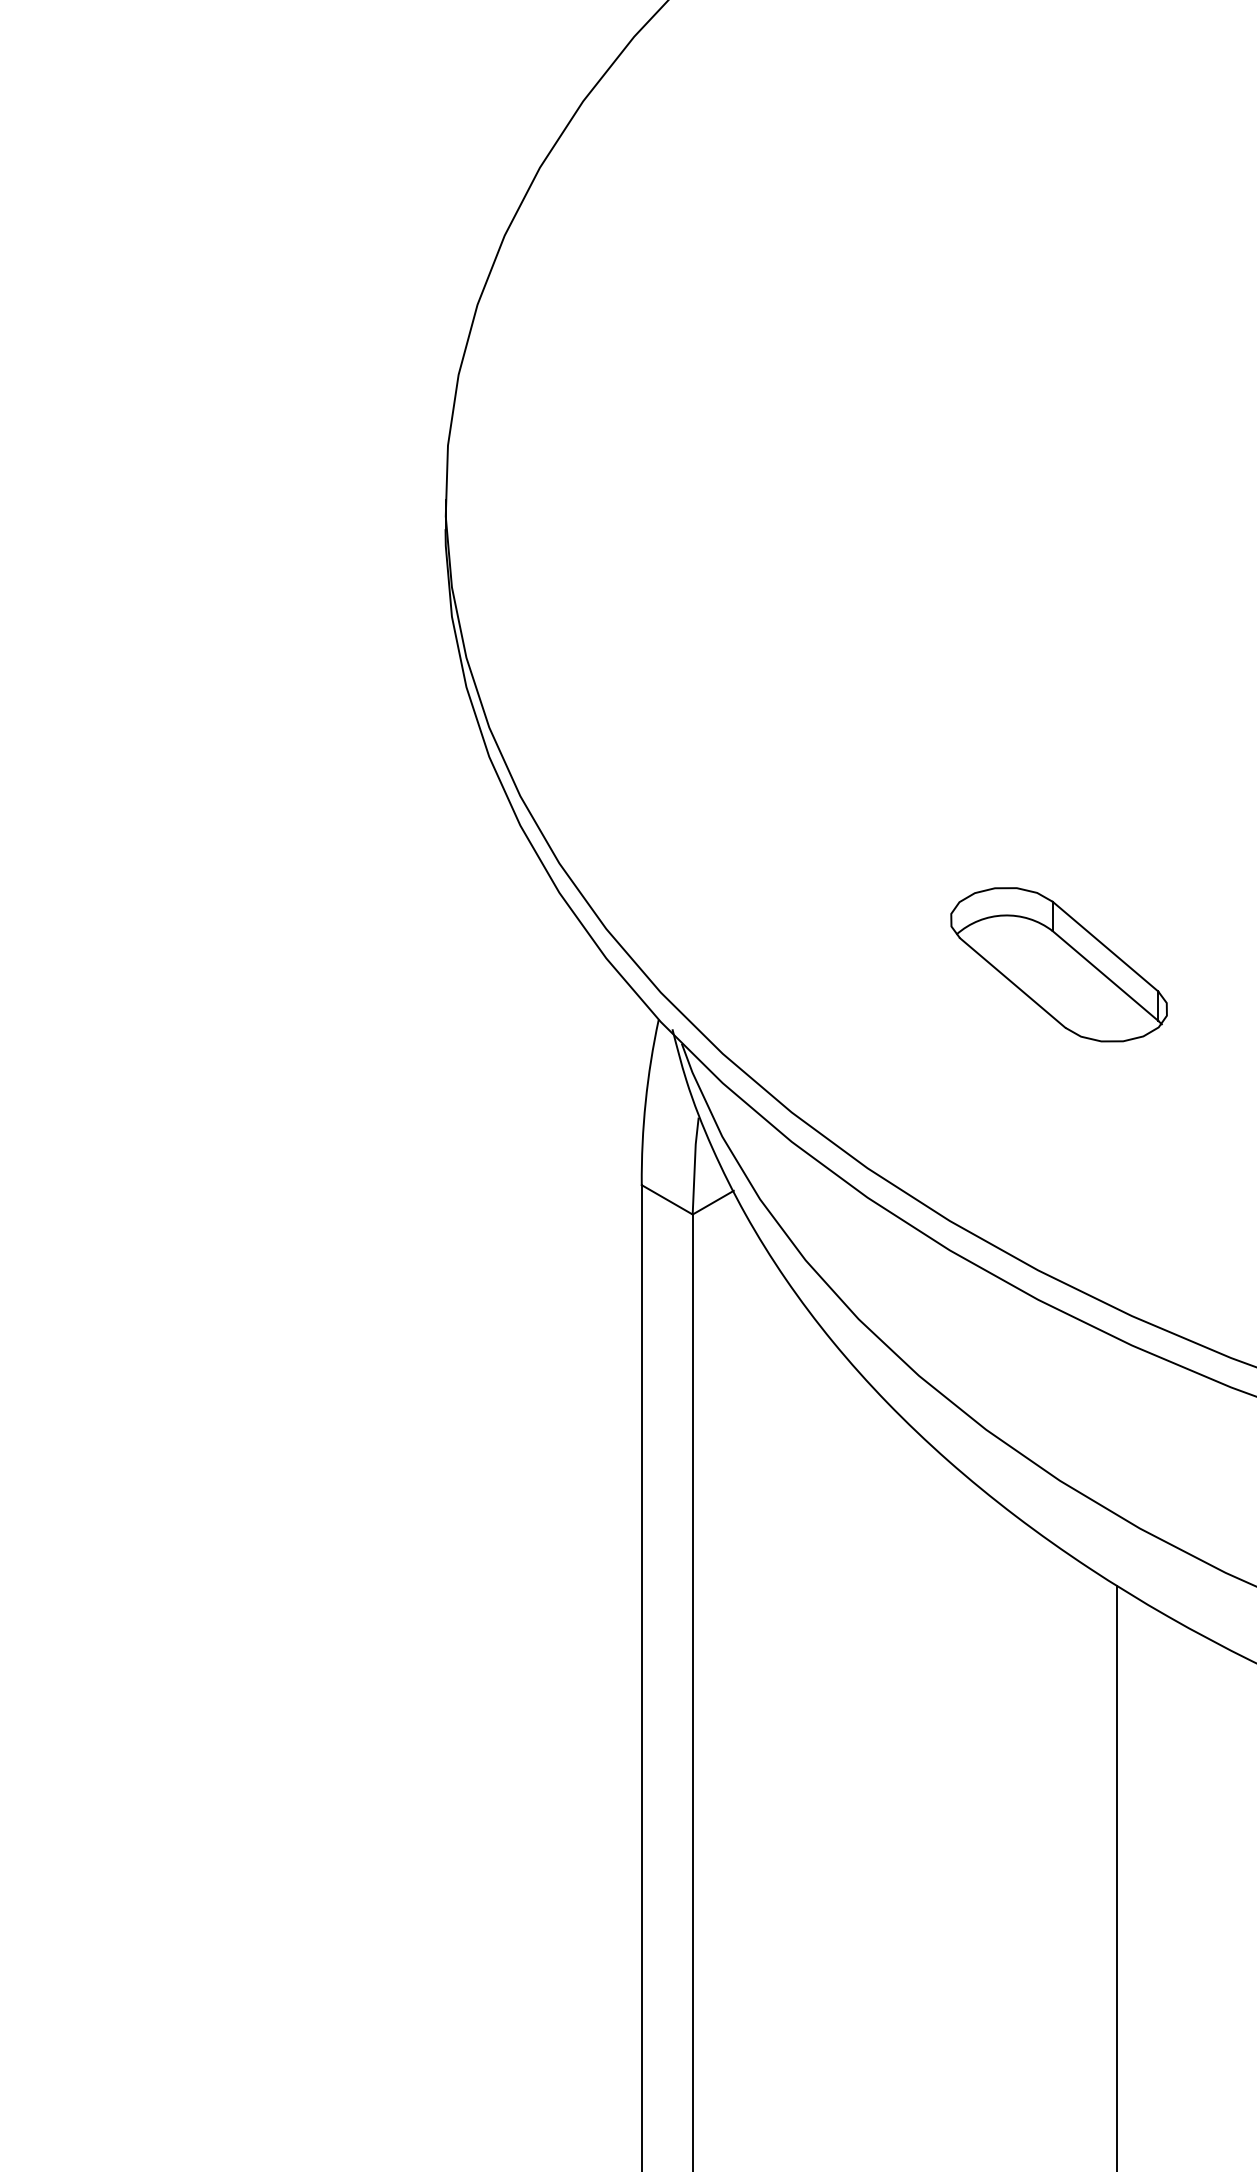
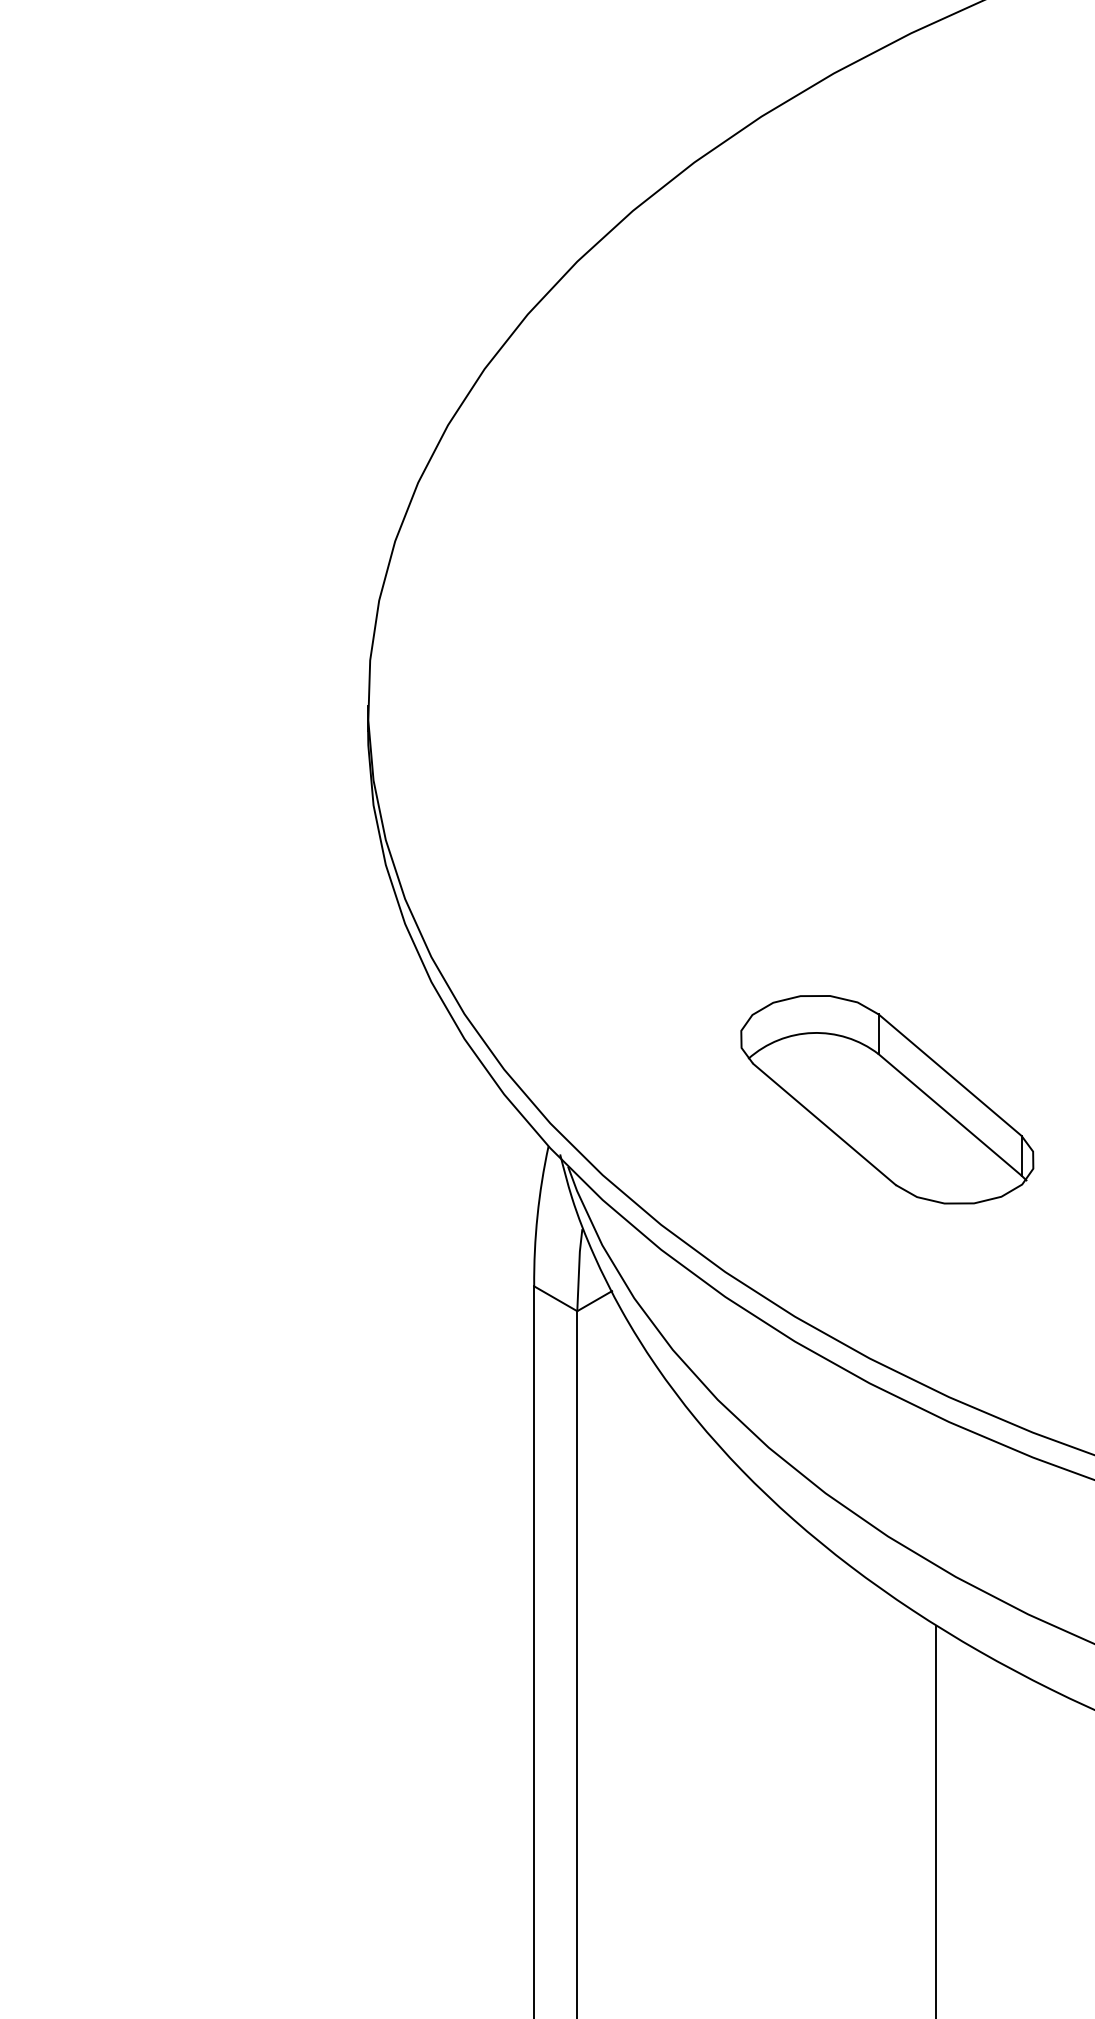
part: (1059, 964) -> (887, 1099), size x1.6

